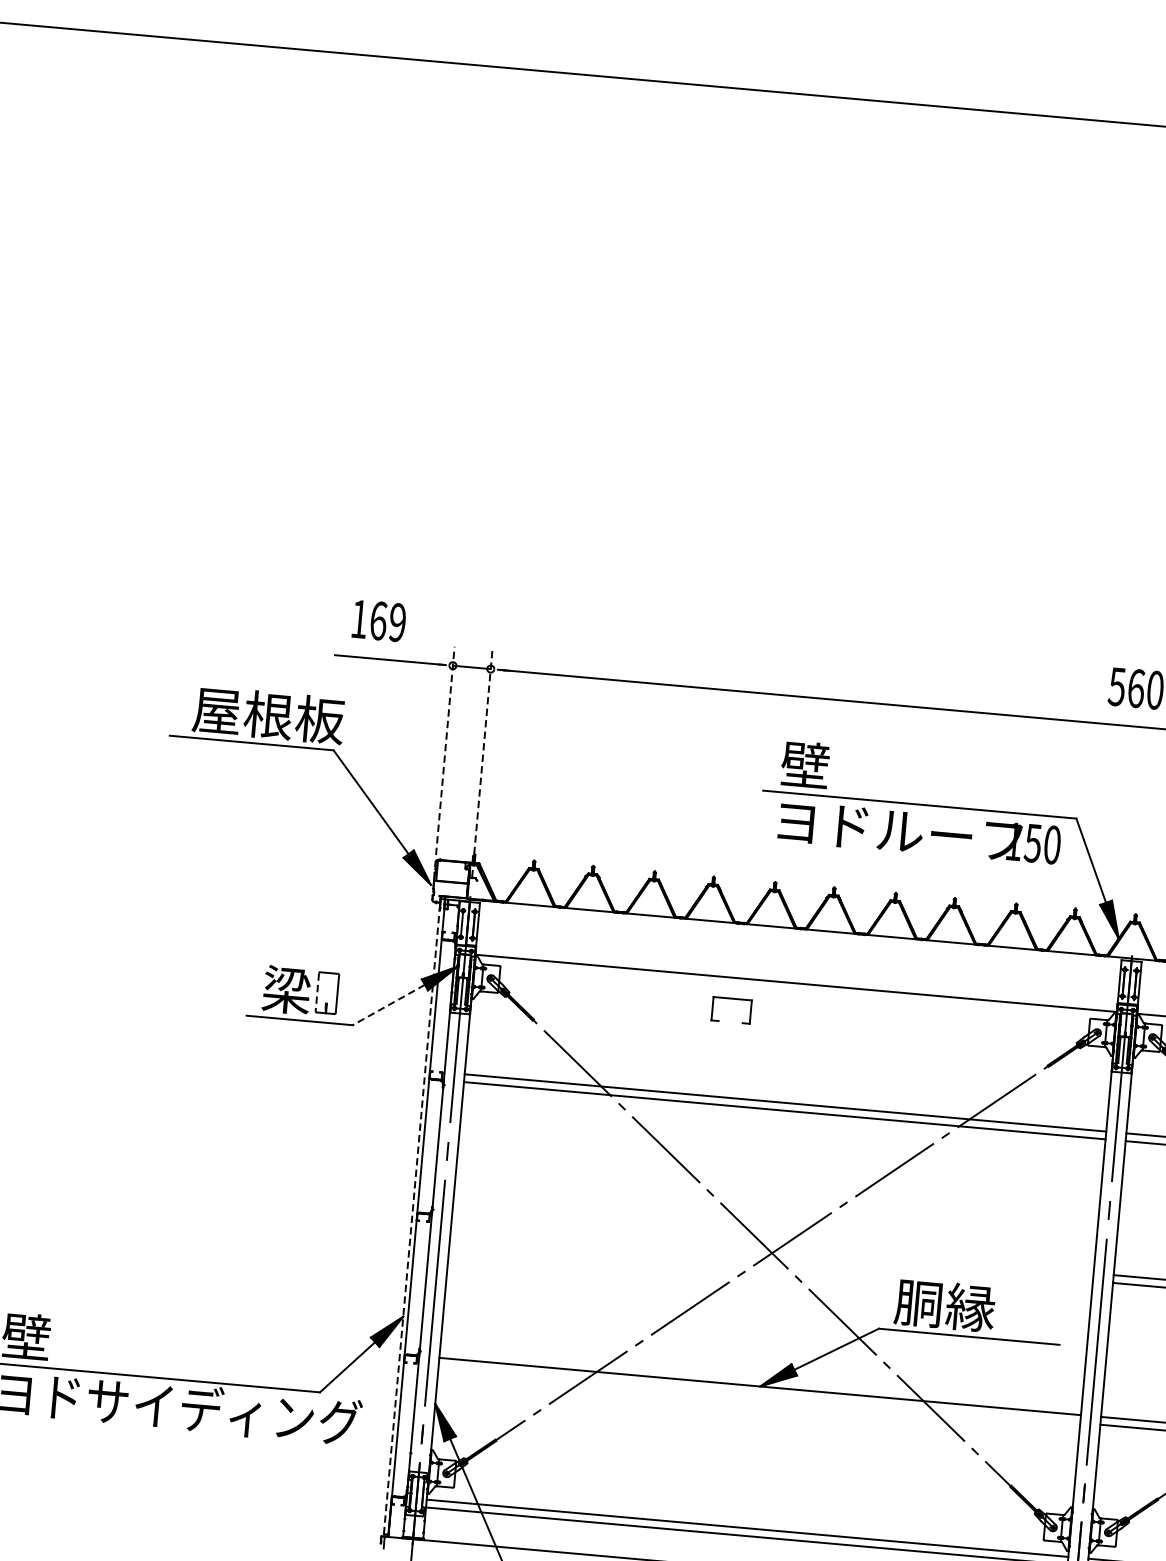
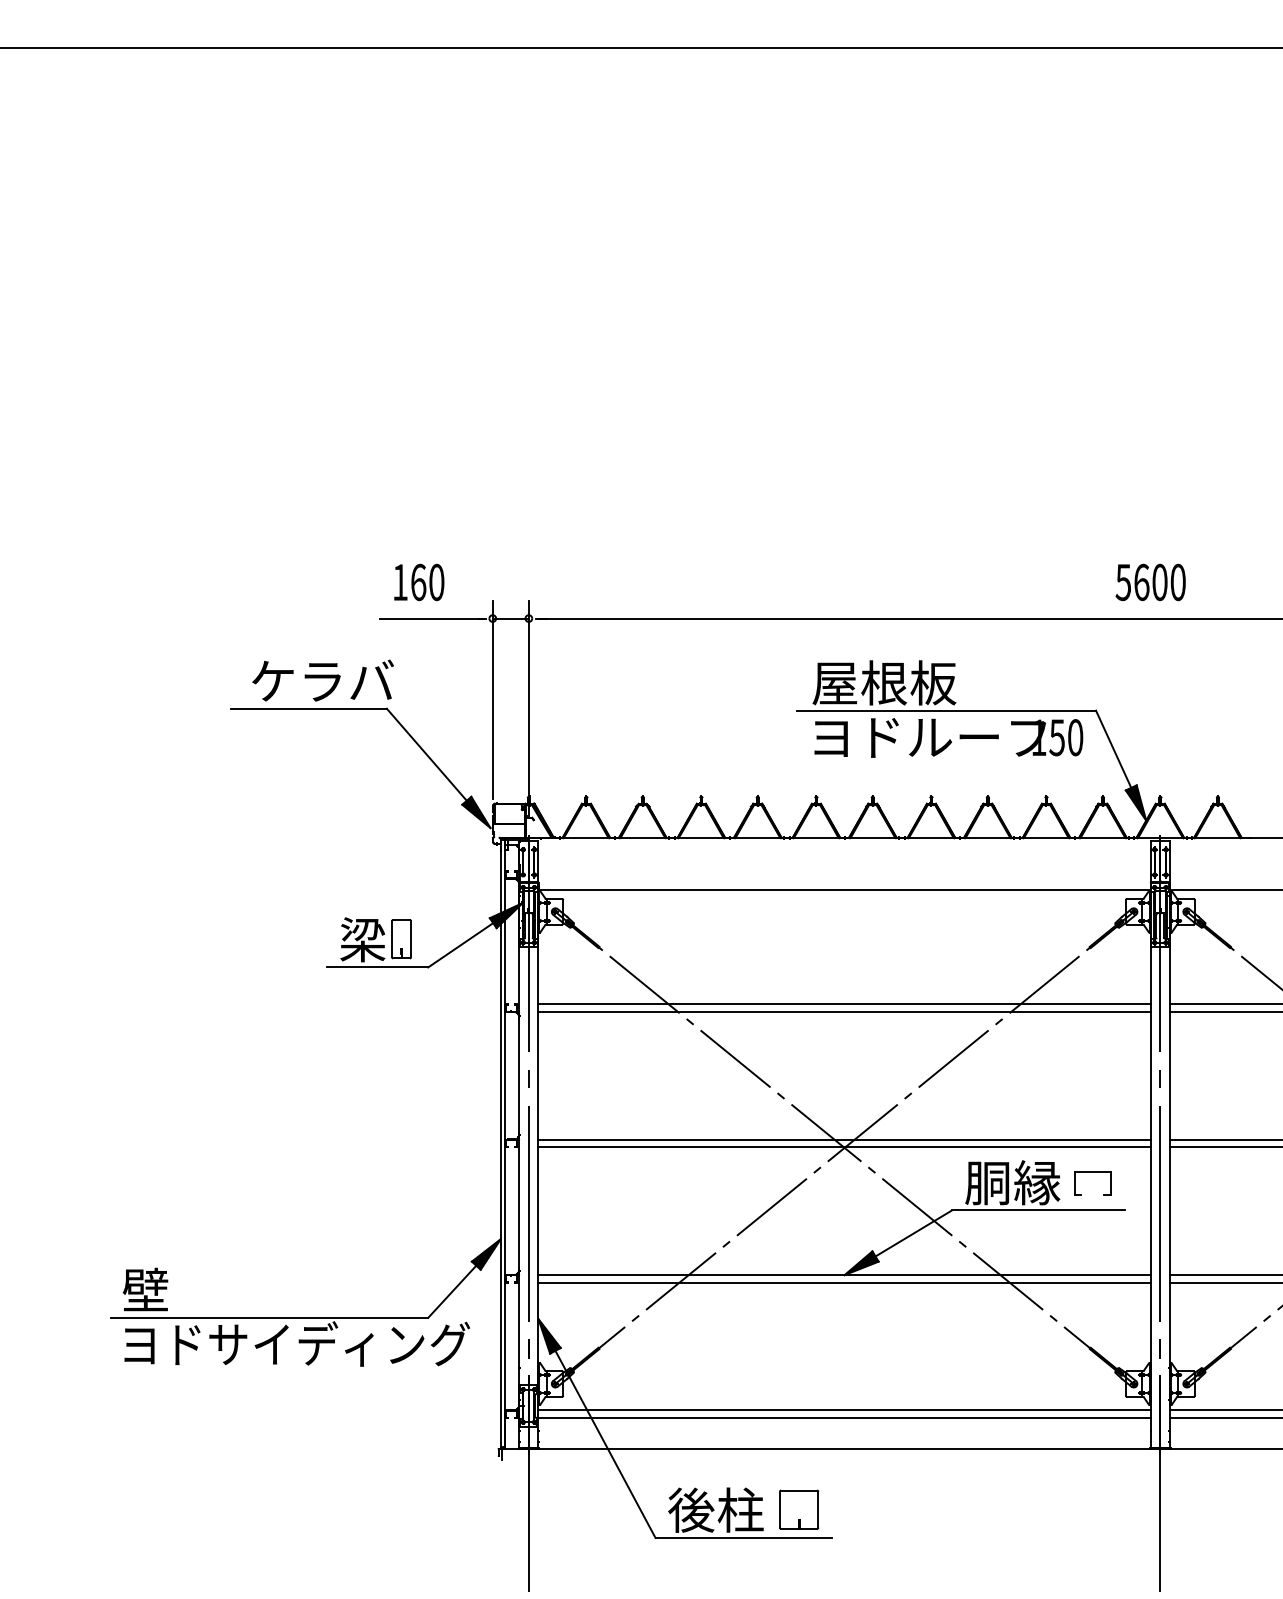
text: (397, 622) -> (436, 582), 169 -> 160
text: (268, 714) -> (322, 680), 屋根板 -> ケラバ
line: (445, 750) -> (492, 699), dashed -> solid
line: (481, 763) -> (528, 708), dashed -> solid
text: (857, 769) -> (884, 682), 壁 -> 屋根板
line: (316, 992) -> (391, 939), dashed -> solid
part: (732, 998) -> (1092, 1172), moved
line: (388, 1005) -> (460, 945), dashed -> solid
line: (411, 1216) -> (500, 1143), dashed -> solid
line: (772, 1244) -> (844, 1139), added
line: (772, 1252) -> (844, 1147), added
line: (759, 1394) -> (844, 1282), added

